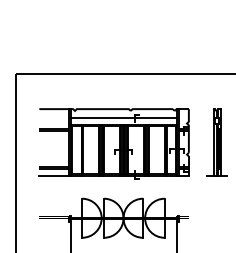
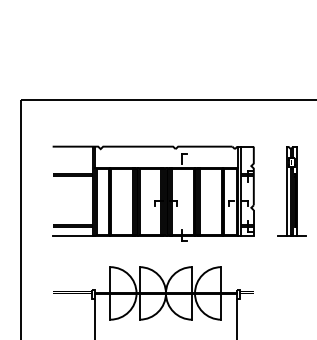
line: (123, 118) -> (165, 159), removed

